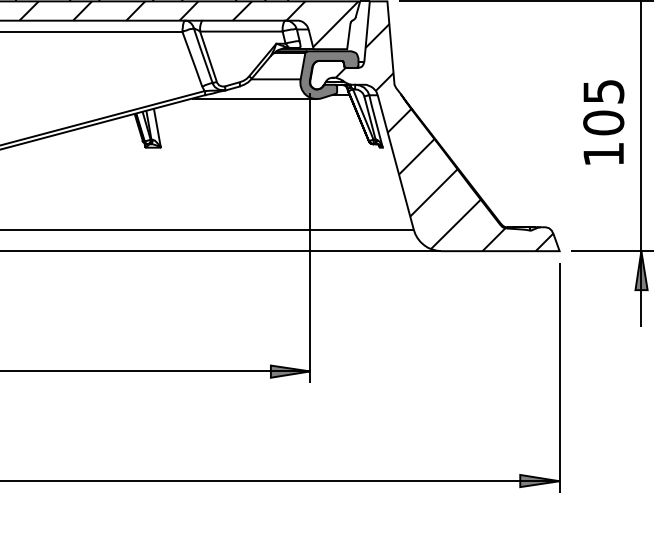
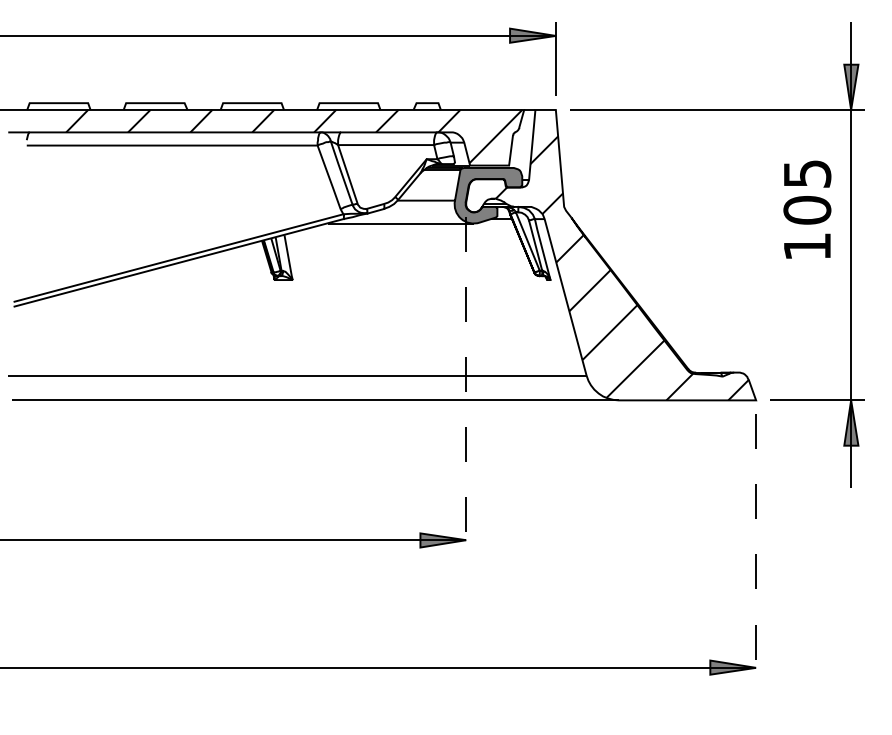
text: (603, 122) -> (807, 209), moved
line: (310, 238) -> (466, 385), solid -> dashed
line: (559, 377) -> (756, 547), solid -> dashed

